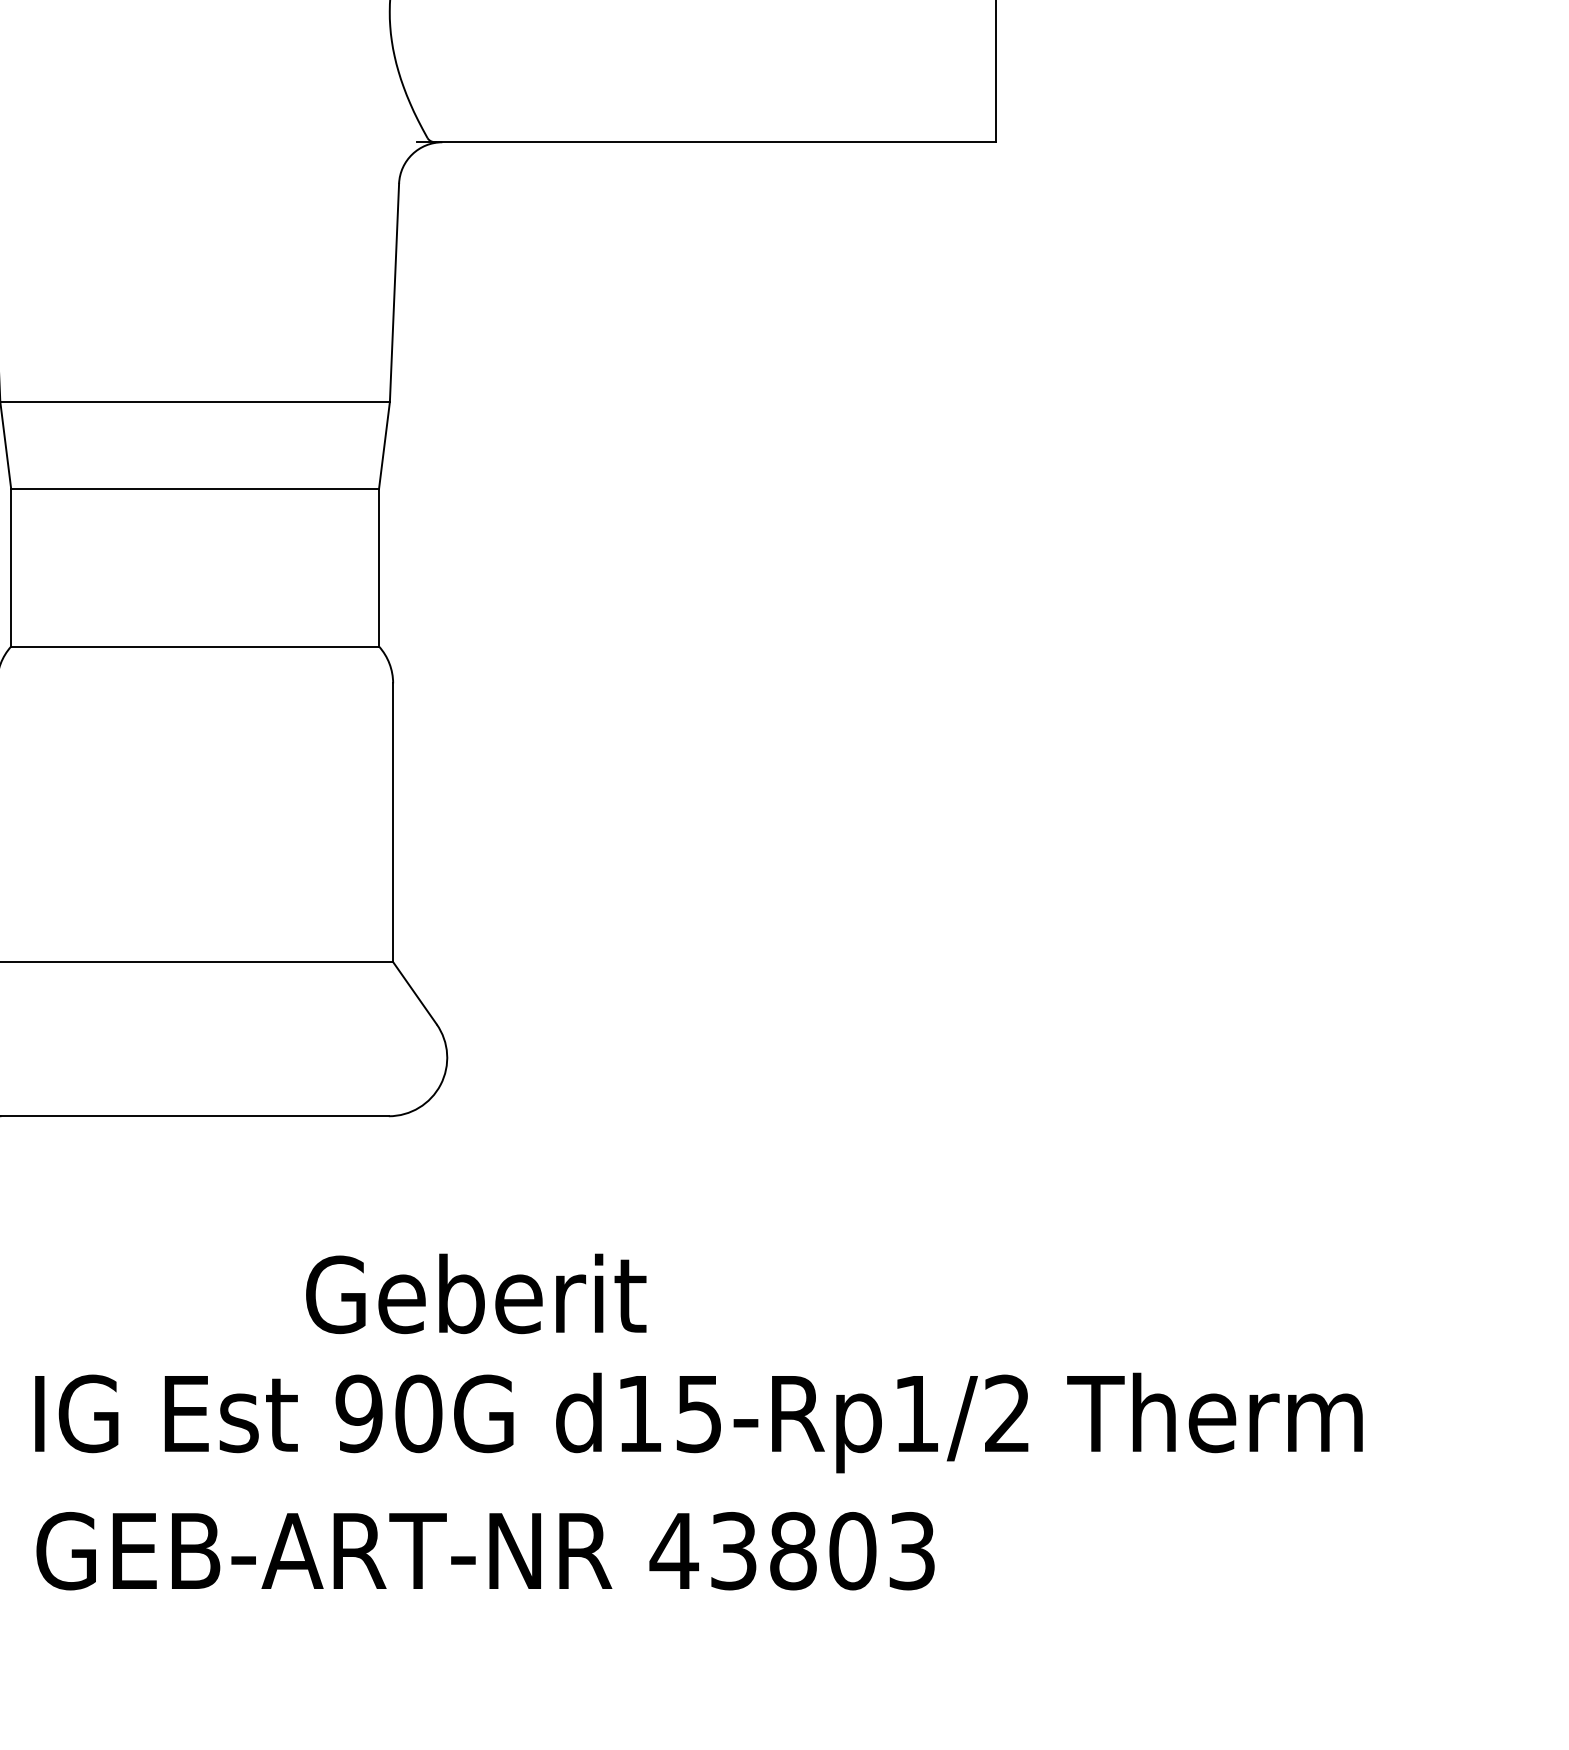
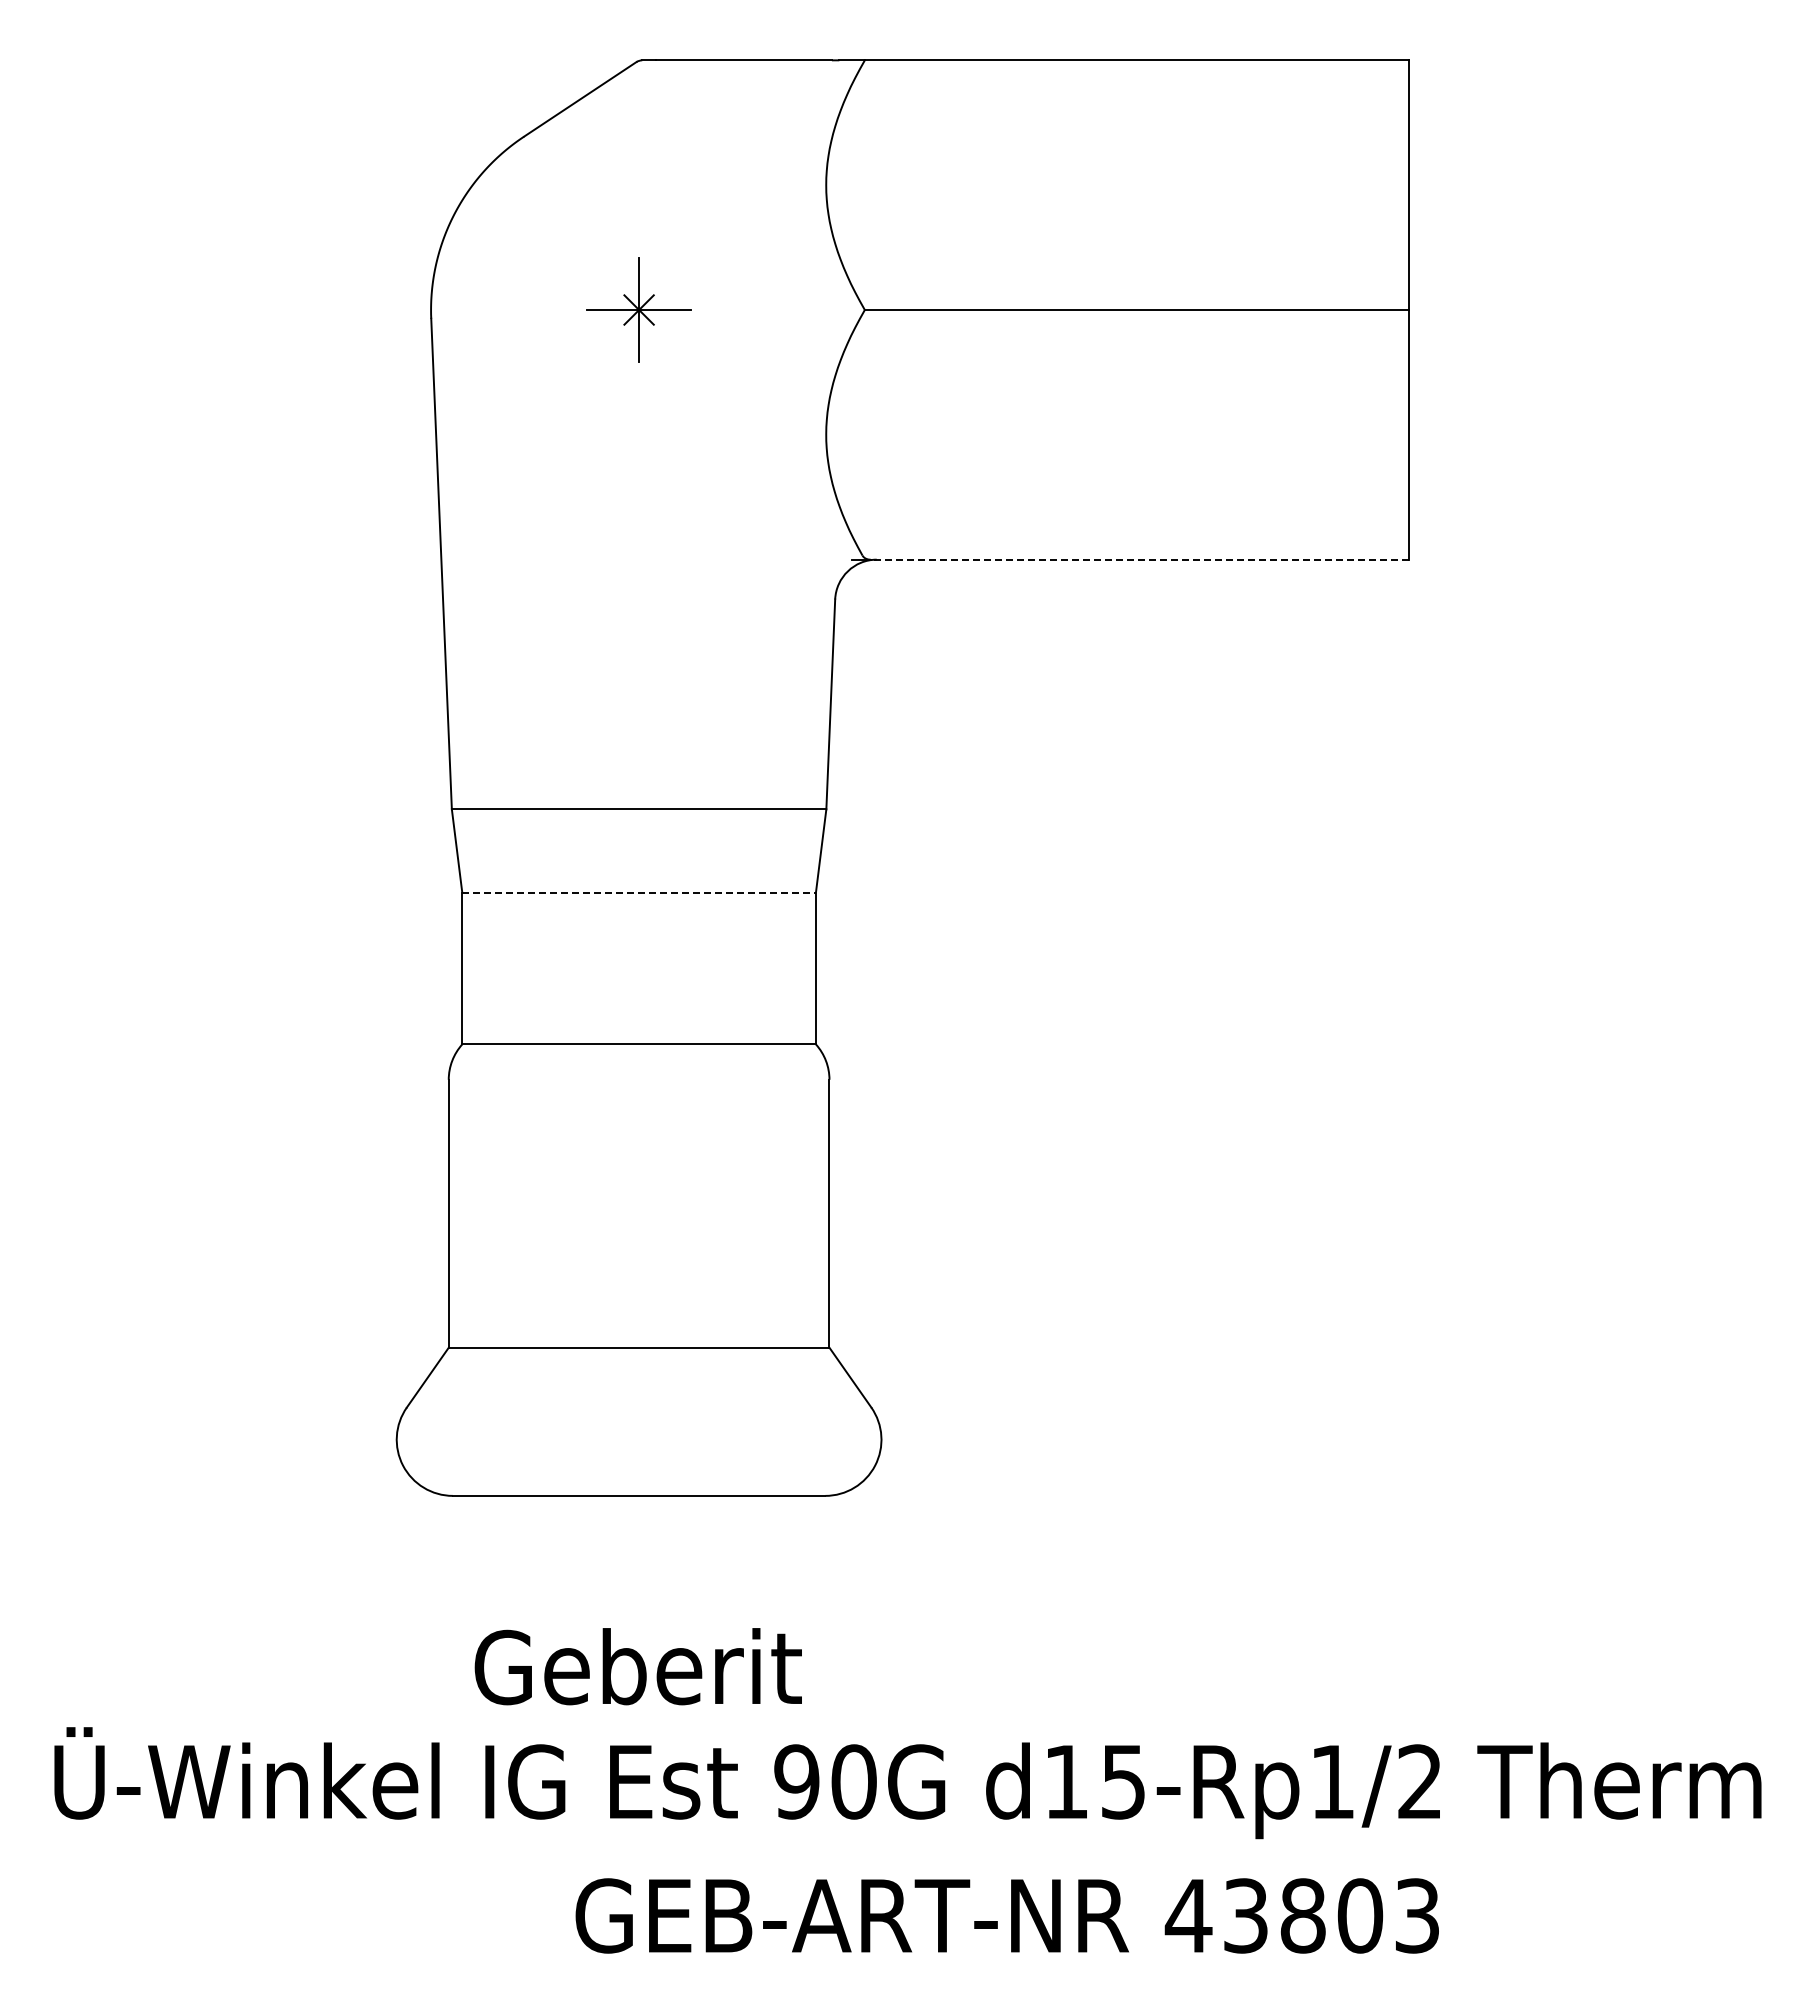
line: (715, 142) -> (1139, 559), solid -> dashed
line: (195, 488) -> (639, 892), solid -> dashed
text: (475, 1293) -> (637, 1666), moved
text: (484, 1550) -> (1006, 1915), moved

